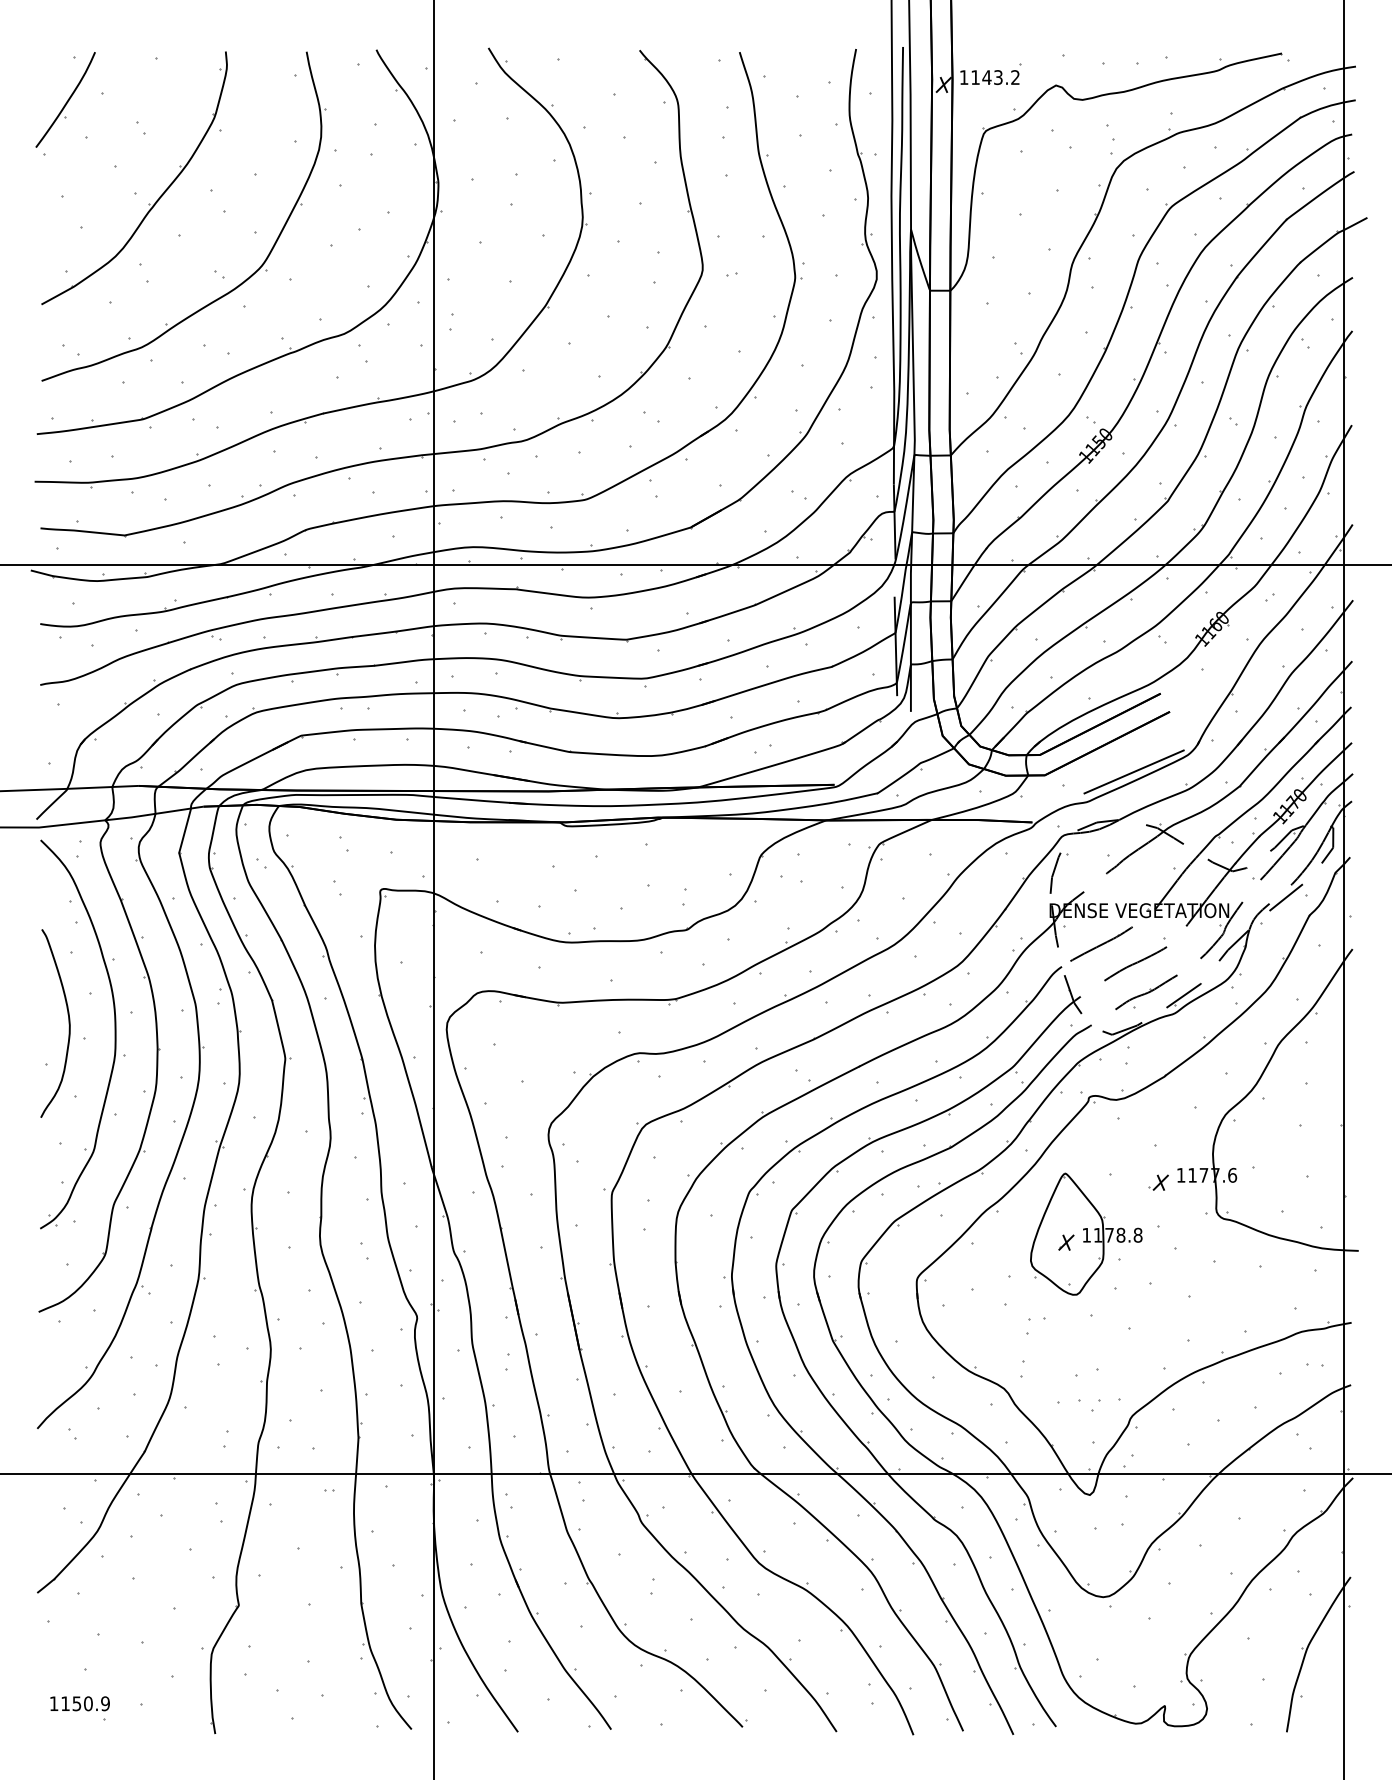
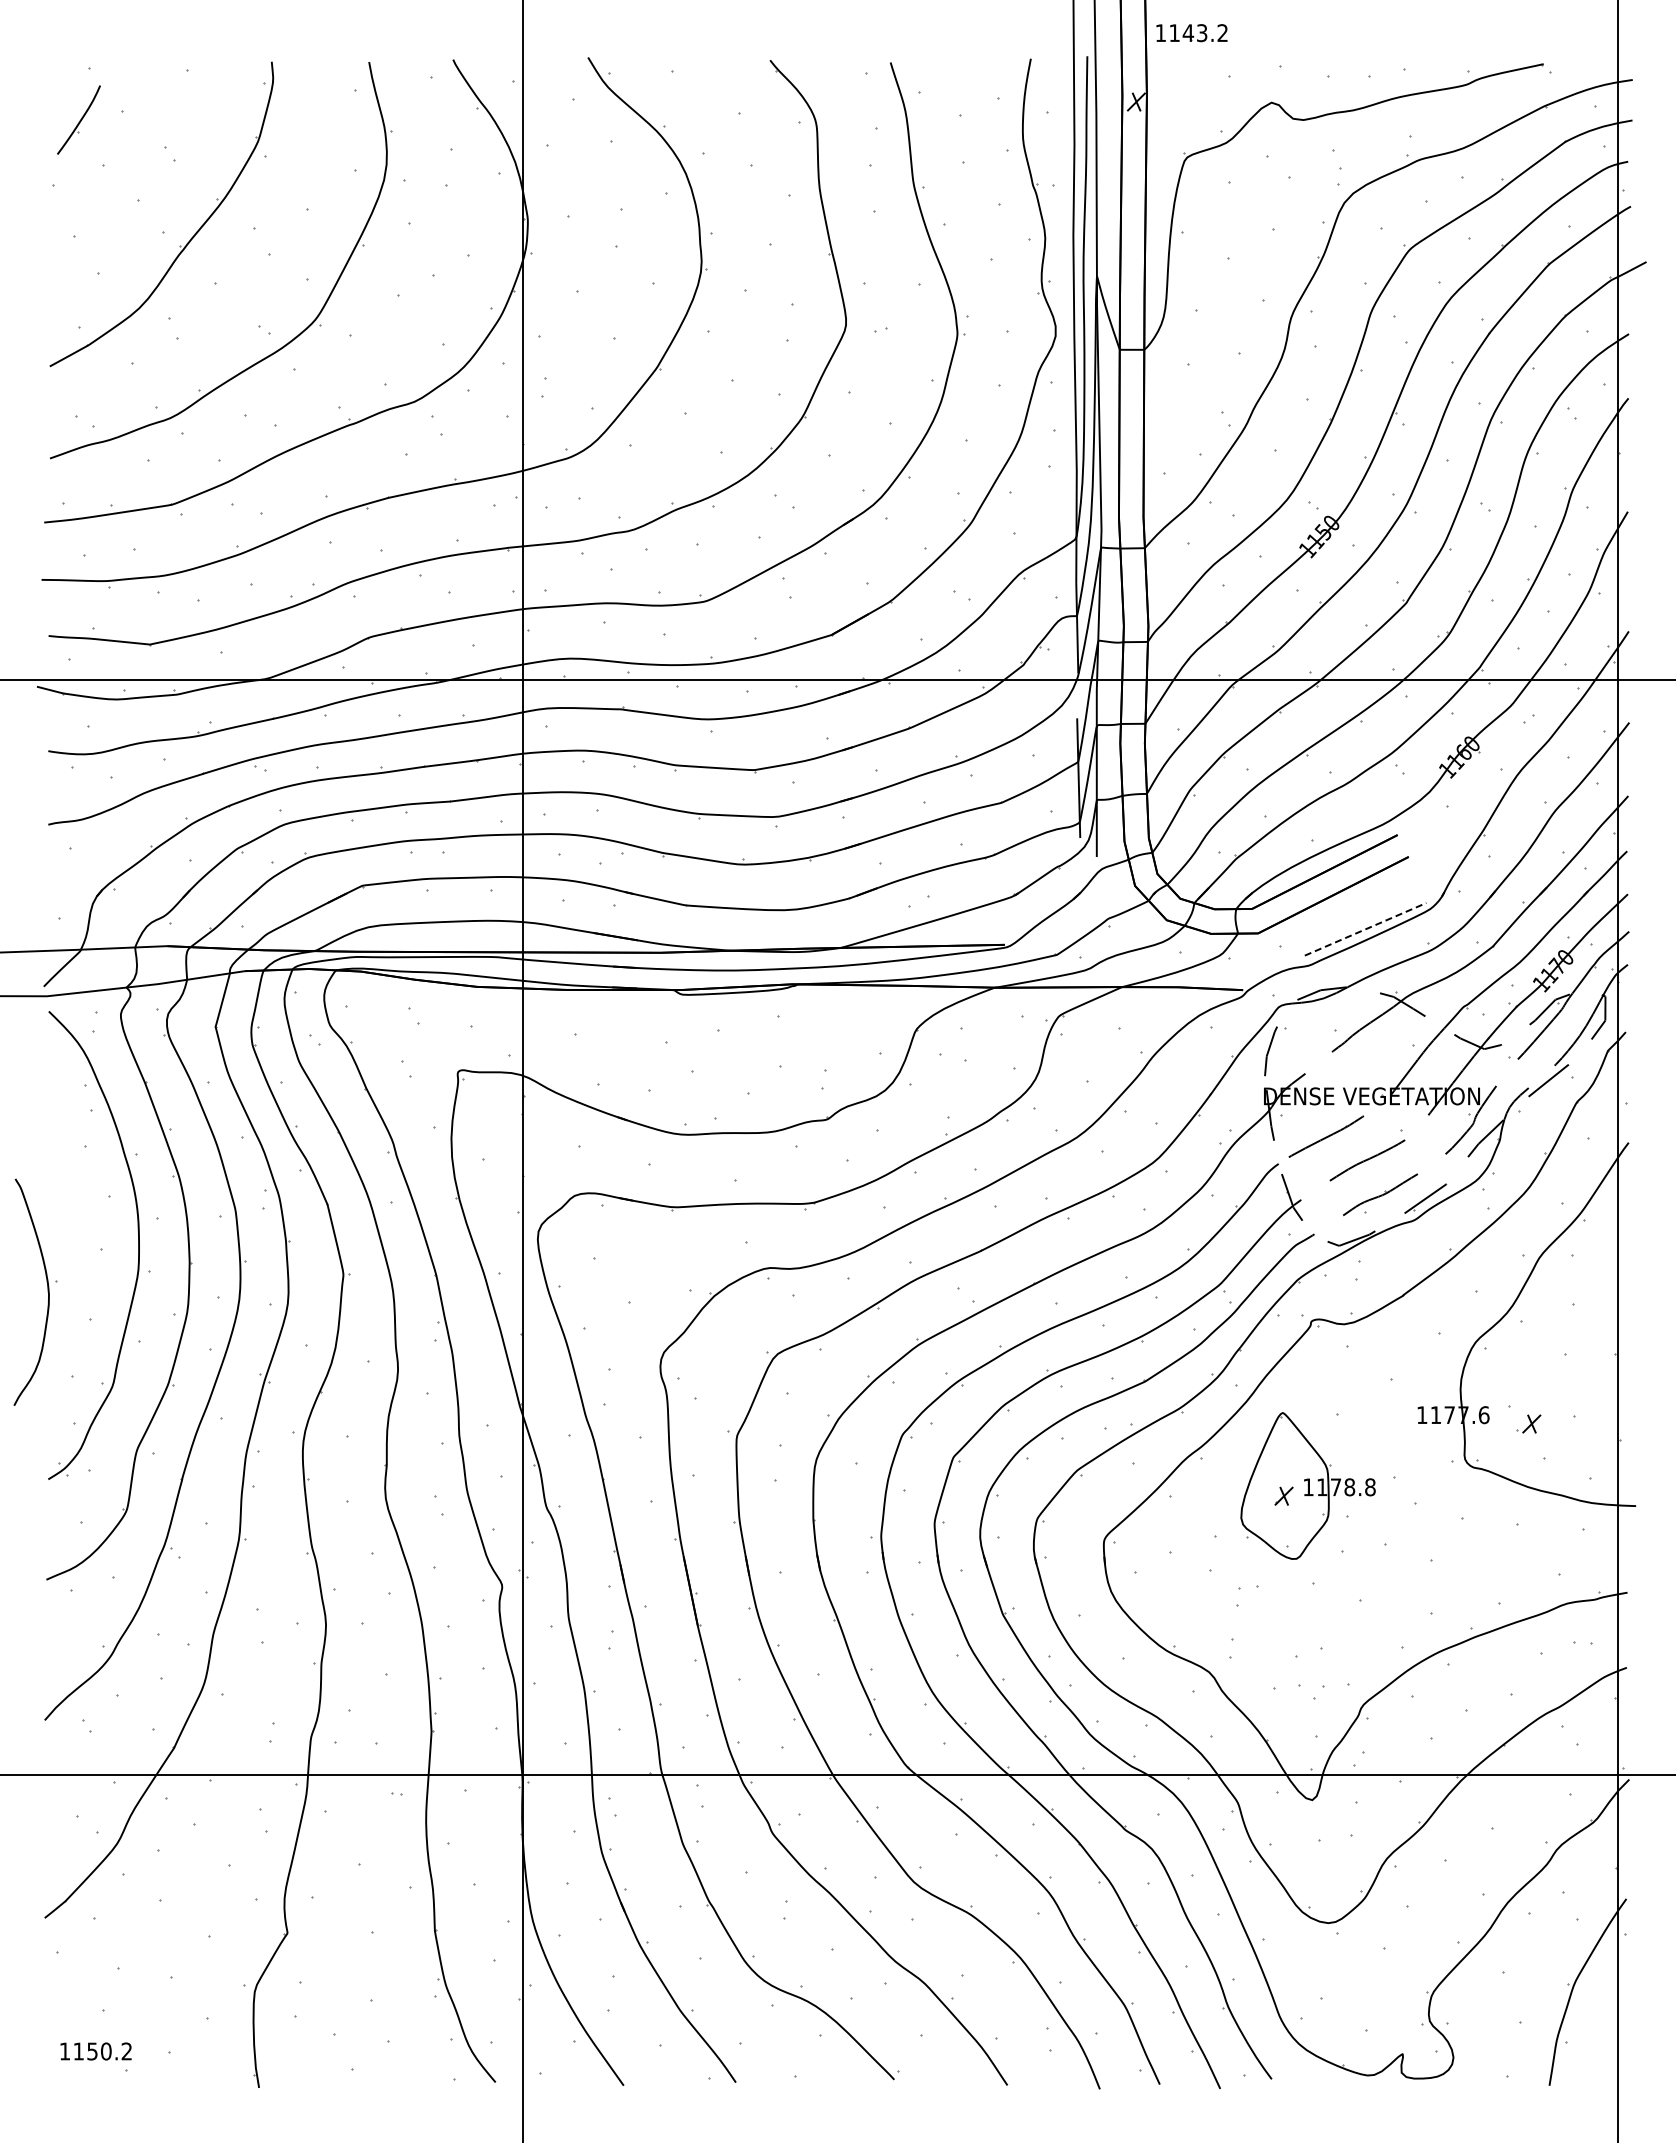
part: (989, 77) -> (1191, 33), moved
part: (65, 99) -> (78, 119), size x0.6
line: (1134, 772) -> (1366, 929), solid -> dashed
curve: (68, 1022) -> (47, 1291), moved
part: (1158, 1182) -> (1528, 1423), moved
text: (105, 1703) -> (126, 2051), 1150.9 -> 1150.2

